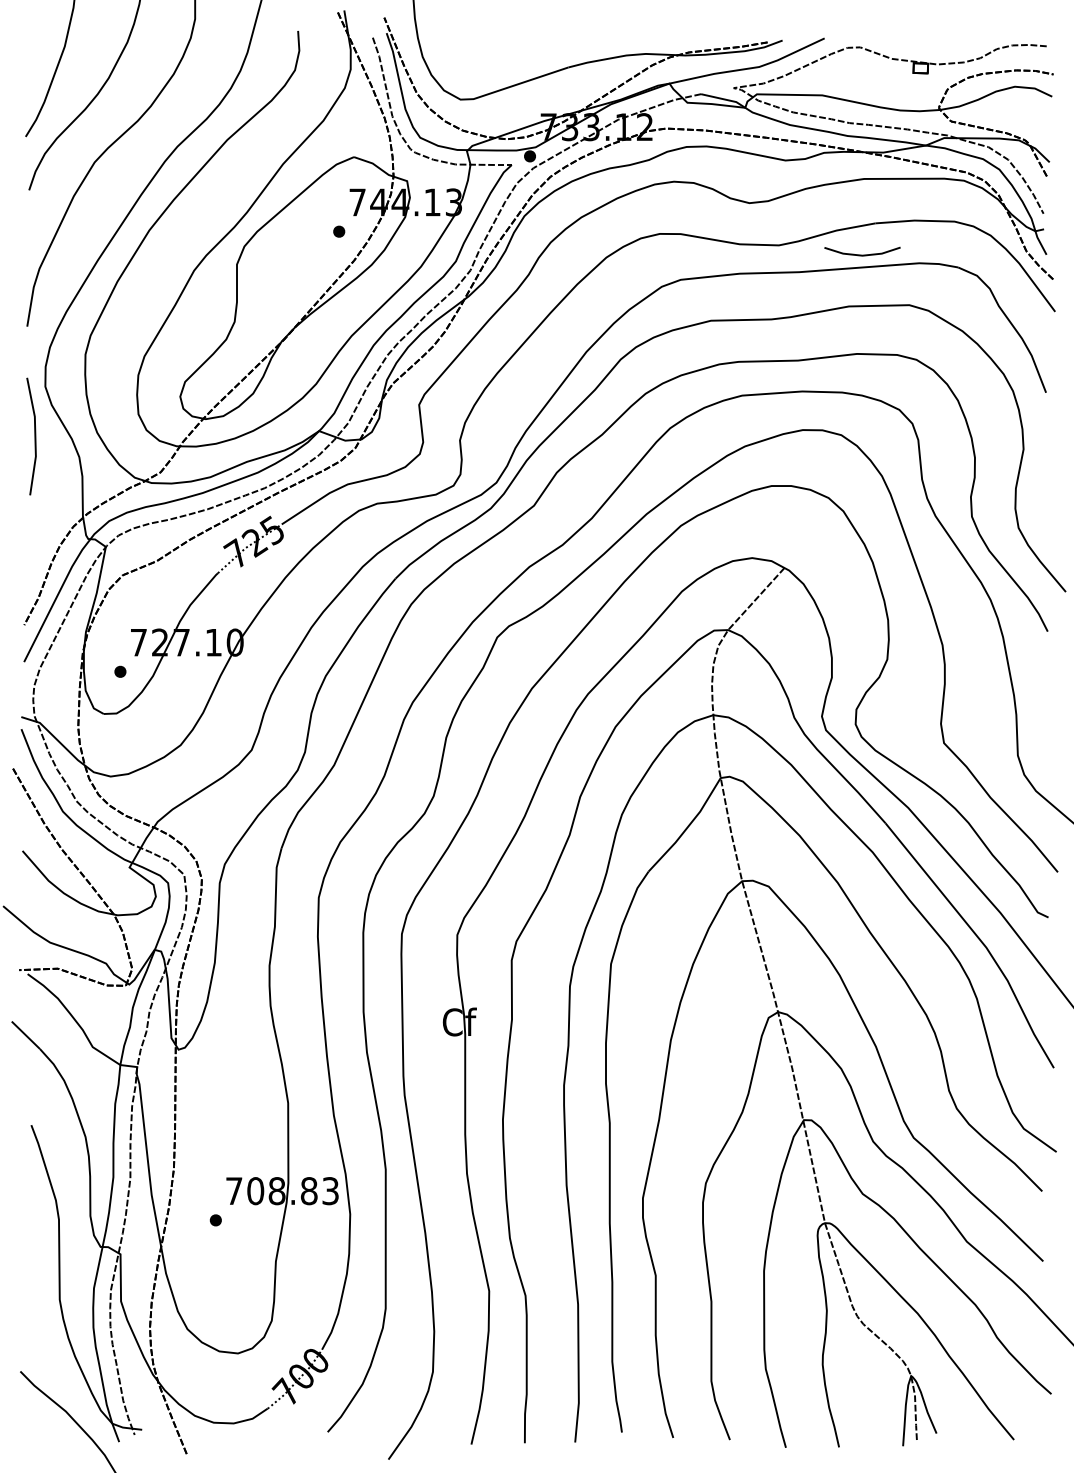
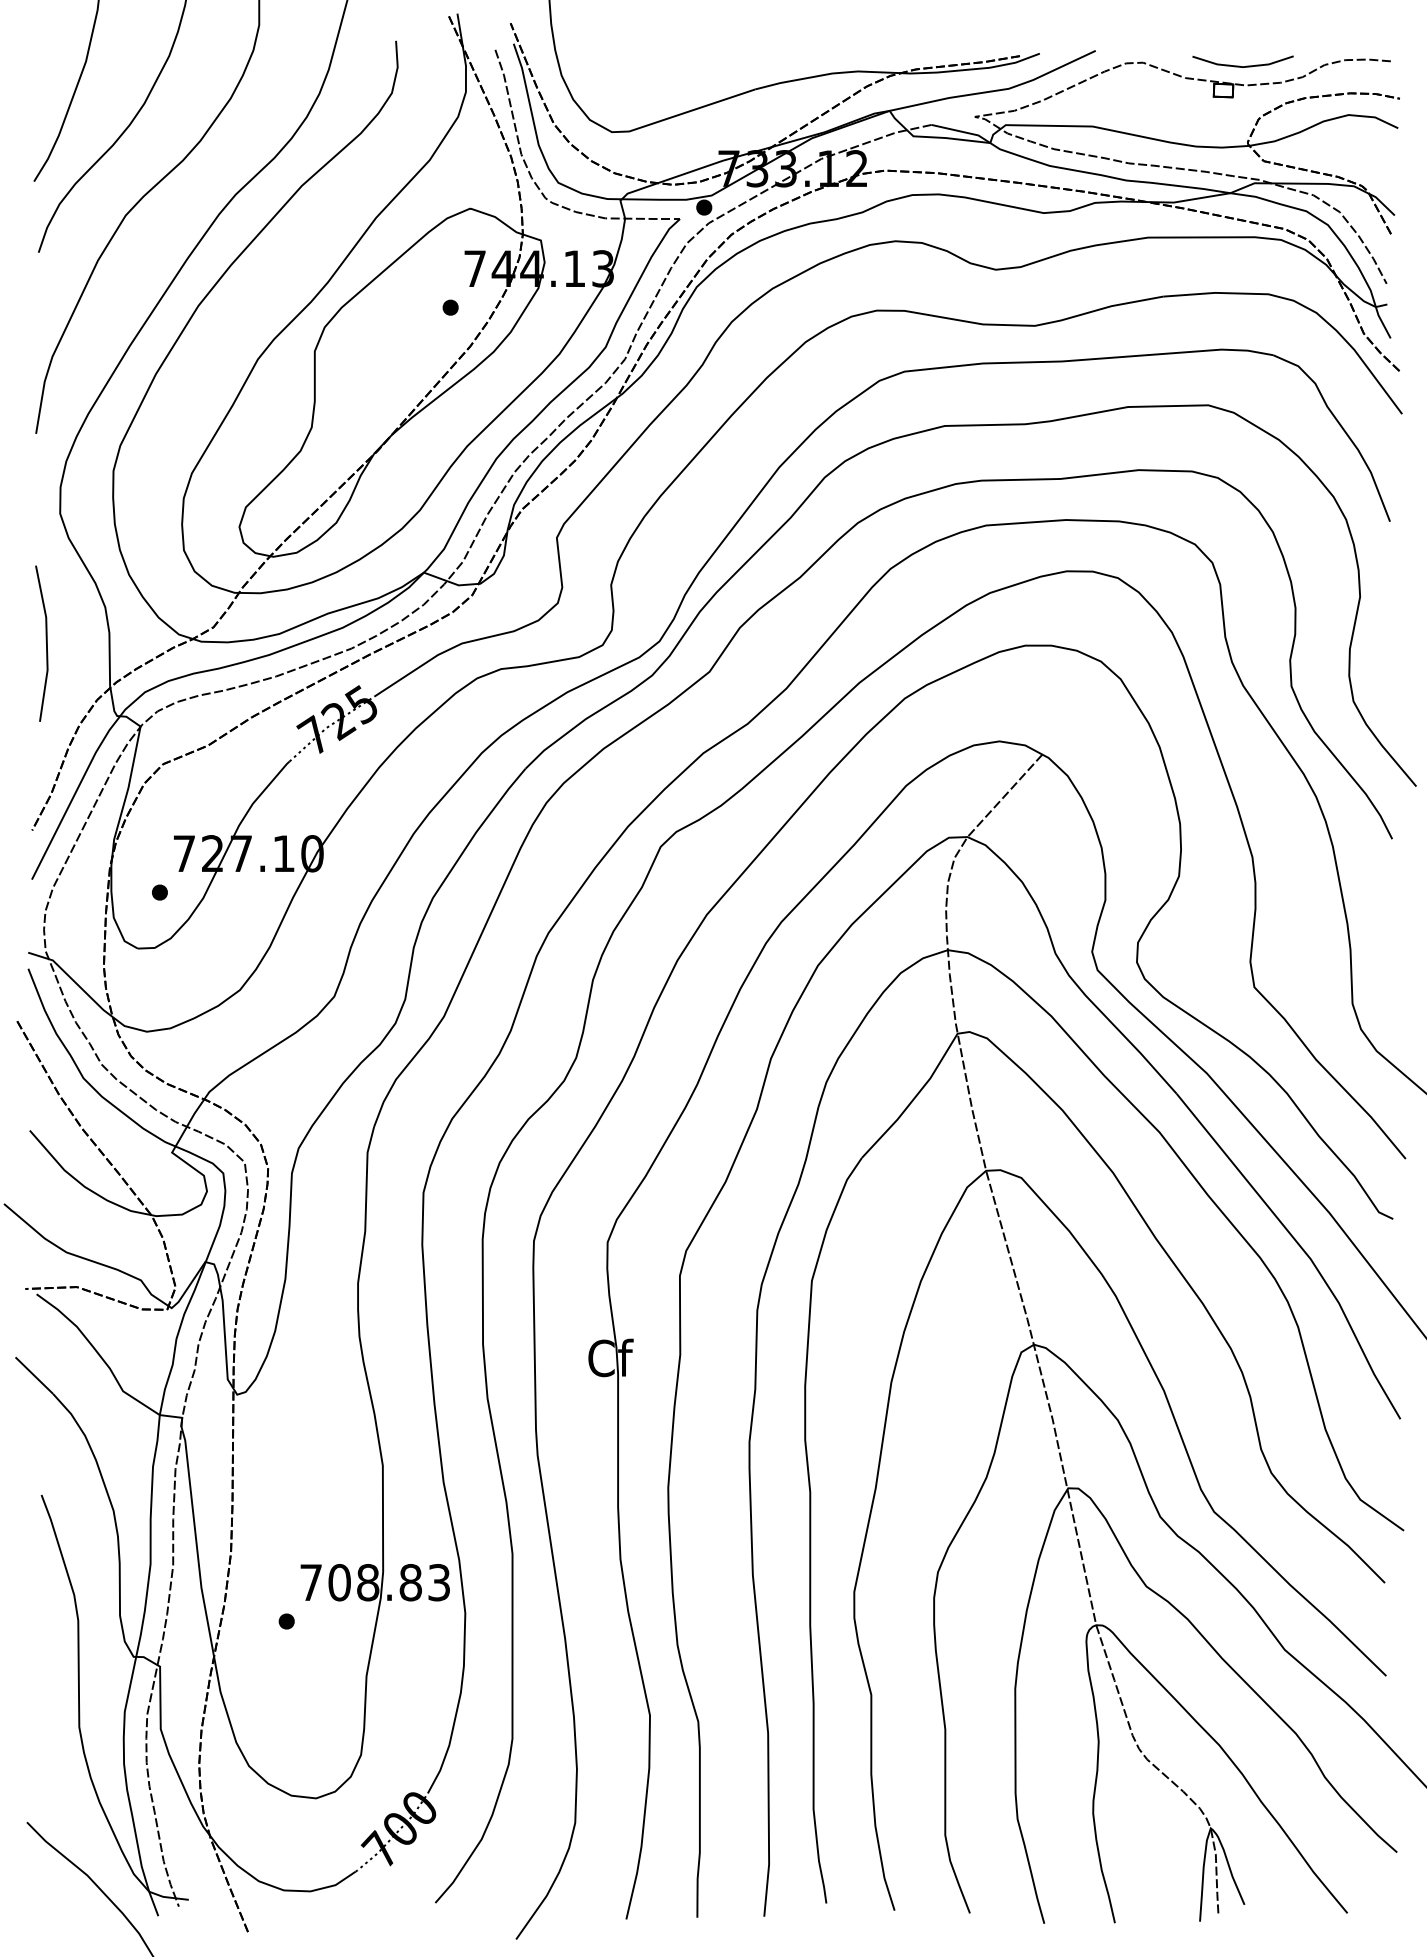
line: (862, 254) -> (1243, 65), moved
line: (34, 436) -> (45, 643), moved

